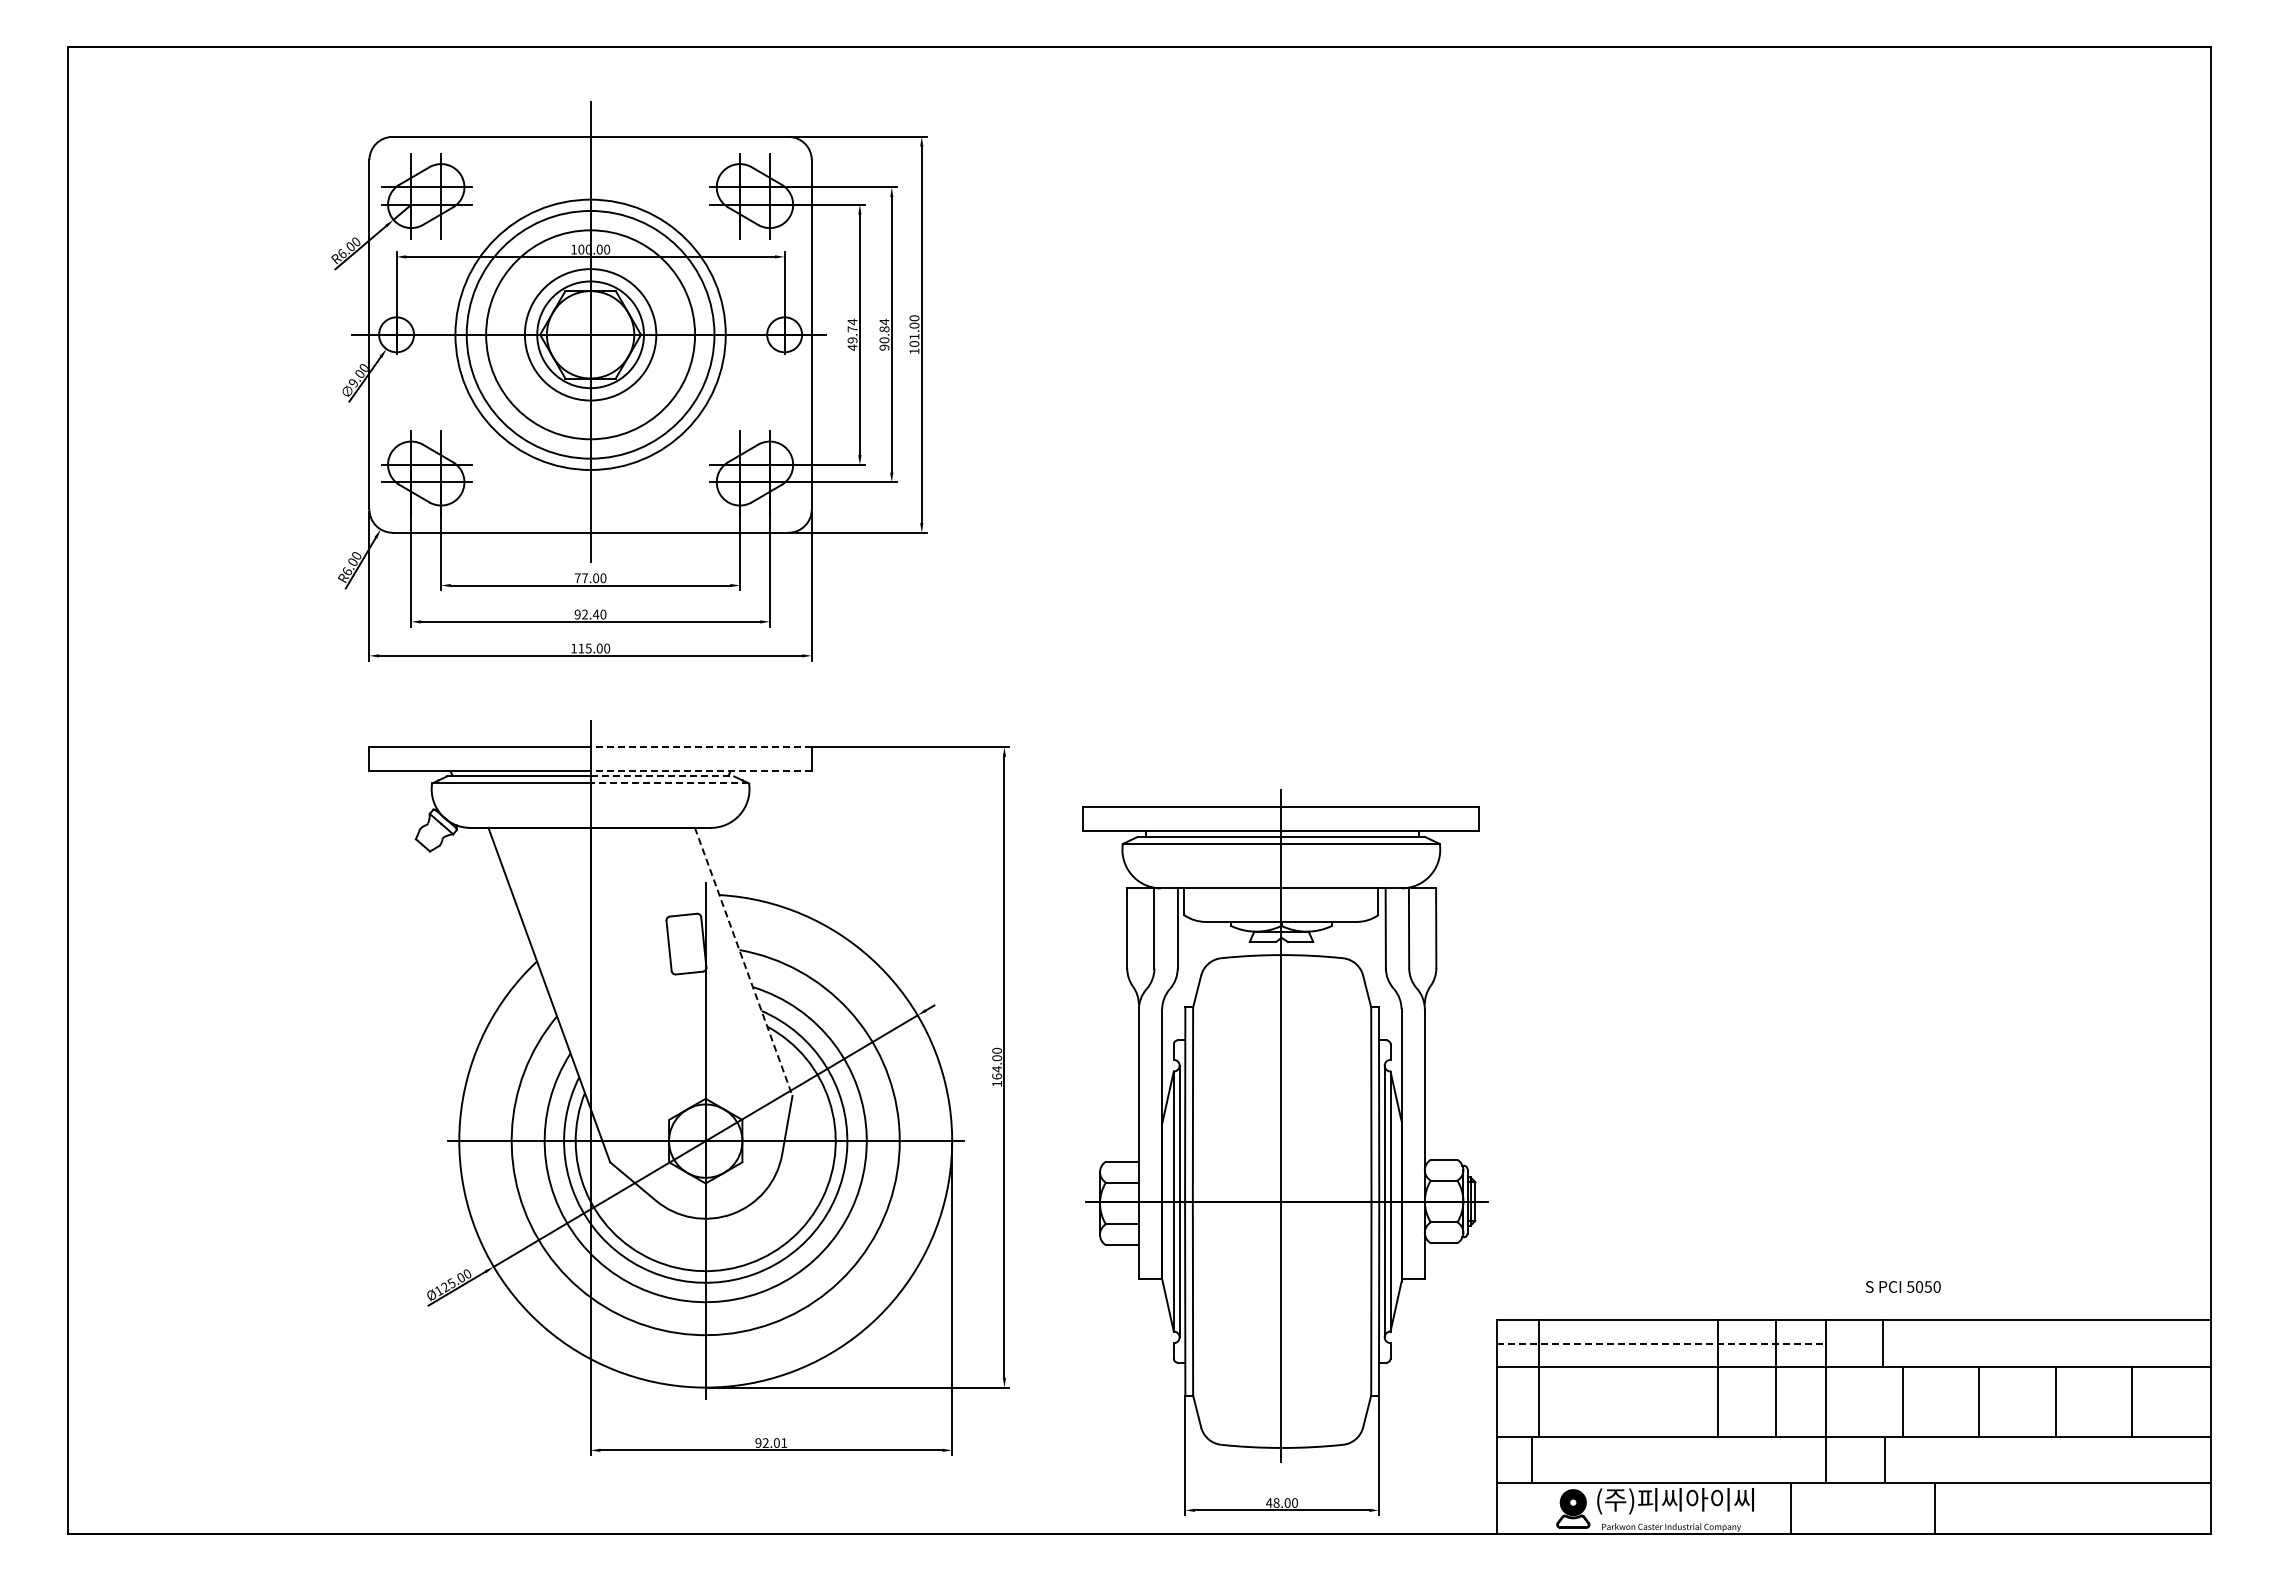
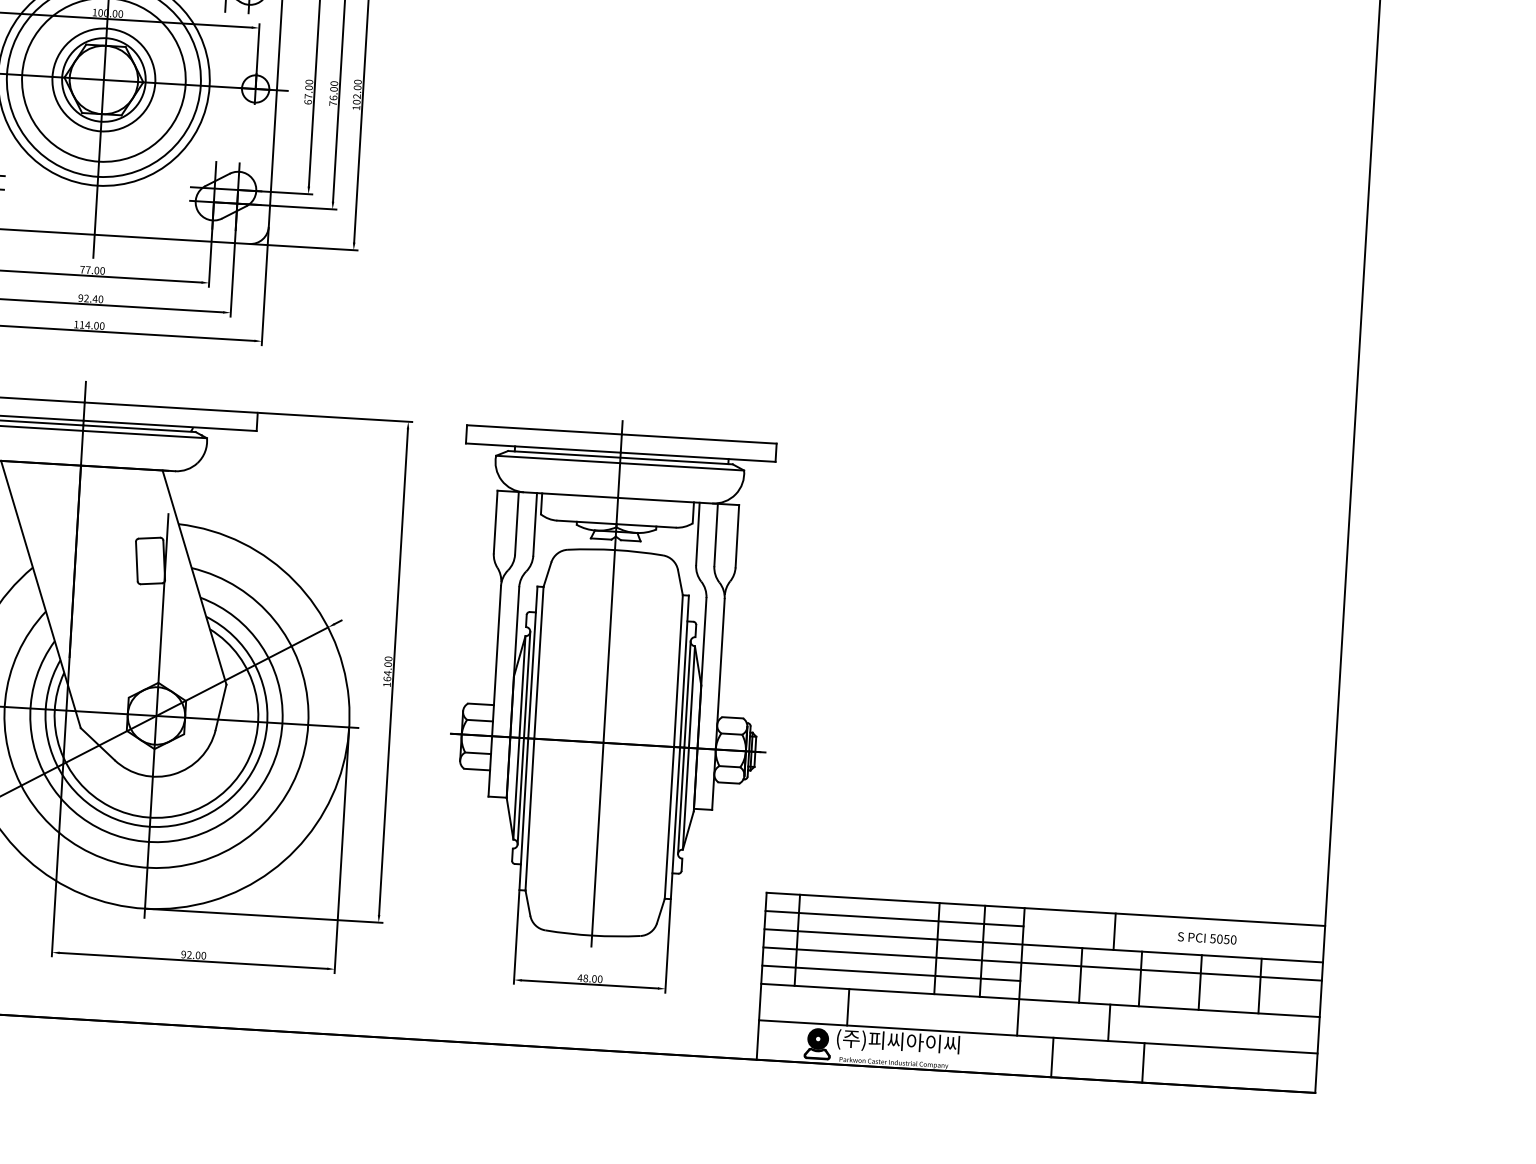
text: (852, 334) -> (308, 91), 49.74 -> 67.00
text: (884, 334) -> (333, 93), 90.84 -> 76.00
text: (914, 336) -> (357, 96), 101.00 -> 102.00
text: (588, 648) -> (87, 325), 115.00 -> 114.00
line: (701, 747) -> (171, 407), dashed -> solid
line: (701, 770) -> (170, 425), dashed -> solid
line: (662, 776) -> (139, 428), dashed -> solid
line: (669, 783) -> (144, 434), dashed -> solid
line: (743, 961) -> (194, 577), dashed -> solid
part: (1285, 1152) -> (609, 704), moved
text: (1903, 1286) -> (1207, 938), moved
line: (1661, 1343) -> (894, 918), dashed -> solid
line: (1882, 1343) -> (1114, 931), moved
line: (1853, 1390) -> (1042, 964), added
line: (1661, 1413) -> (891, 973), added
text: (784, 1442) -> (204, 955), 92.01 -> 92.00
line: (1532, 1459) -> (848, 1006), moved
line: (1884, 1459) -> (1108, 1022), moved
line: (1790, 1508) -> (1051, 1057), moved
line: (1935, 1508) -> (1143, 1062), moved

